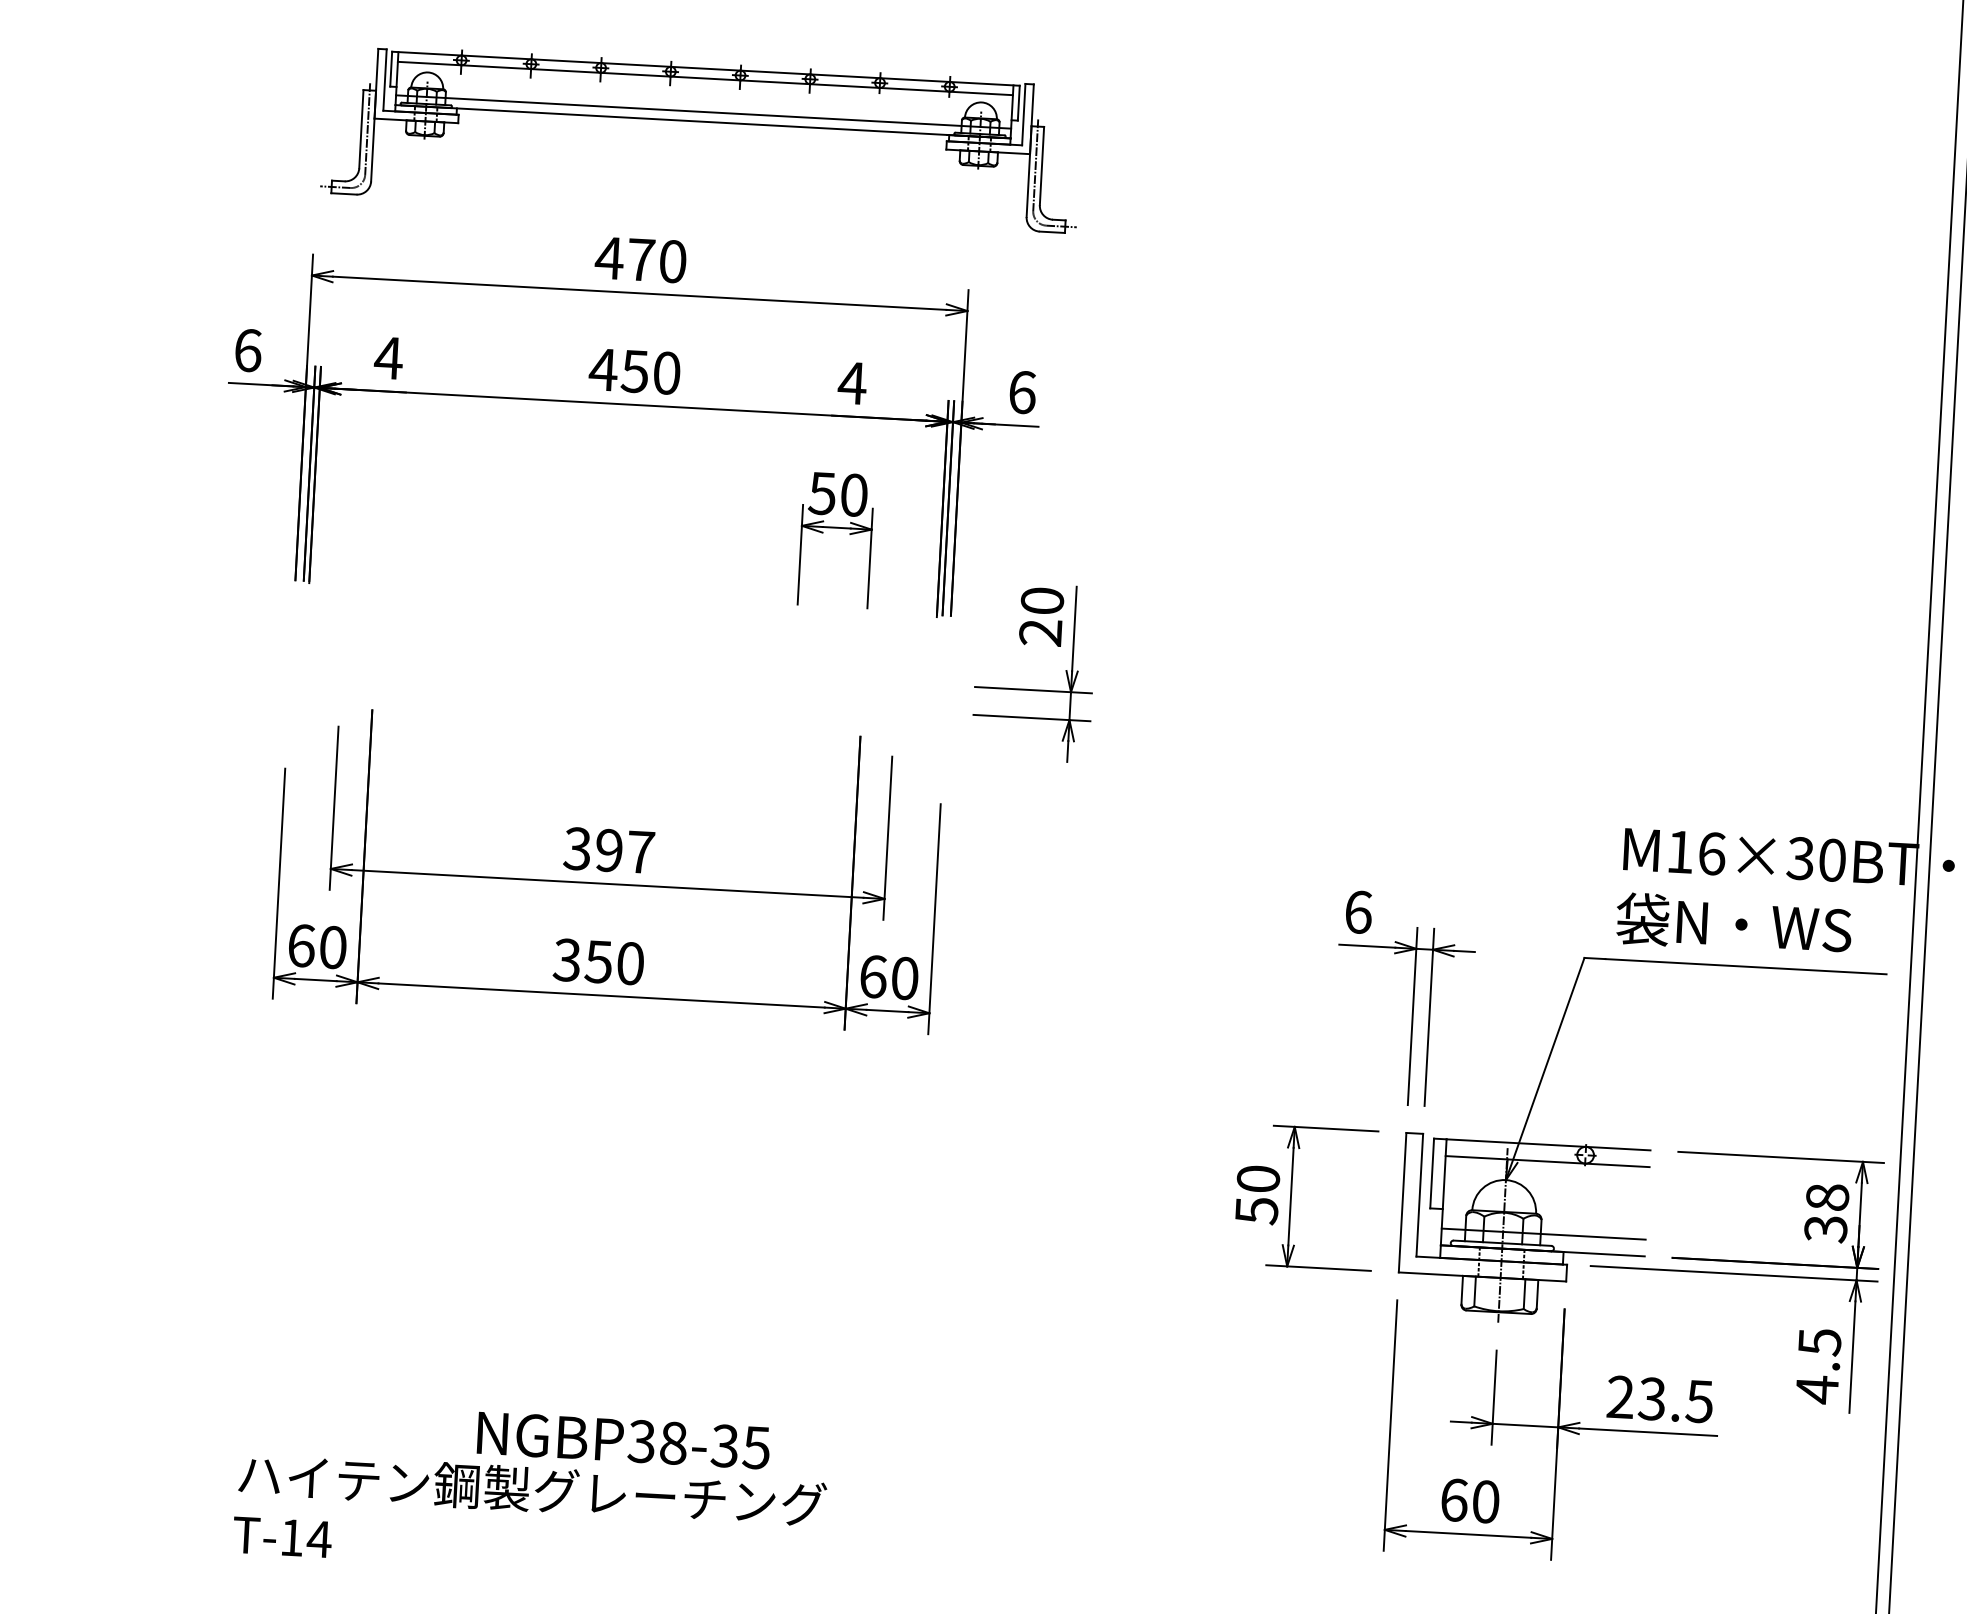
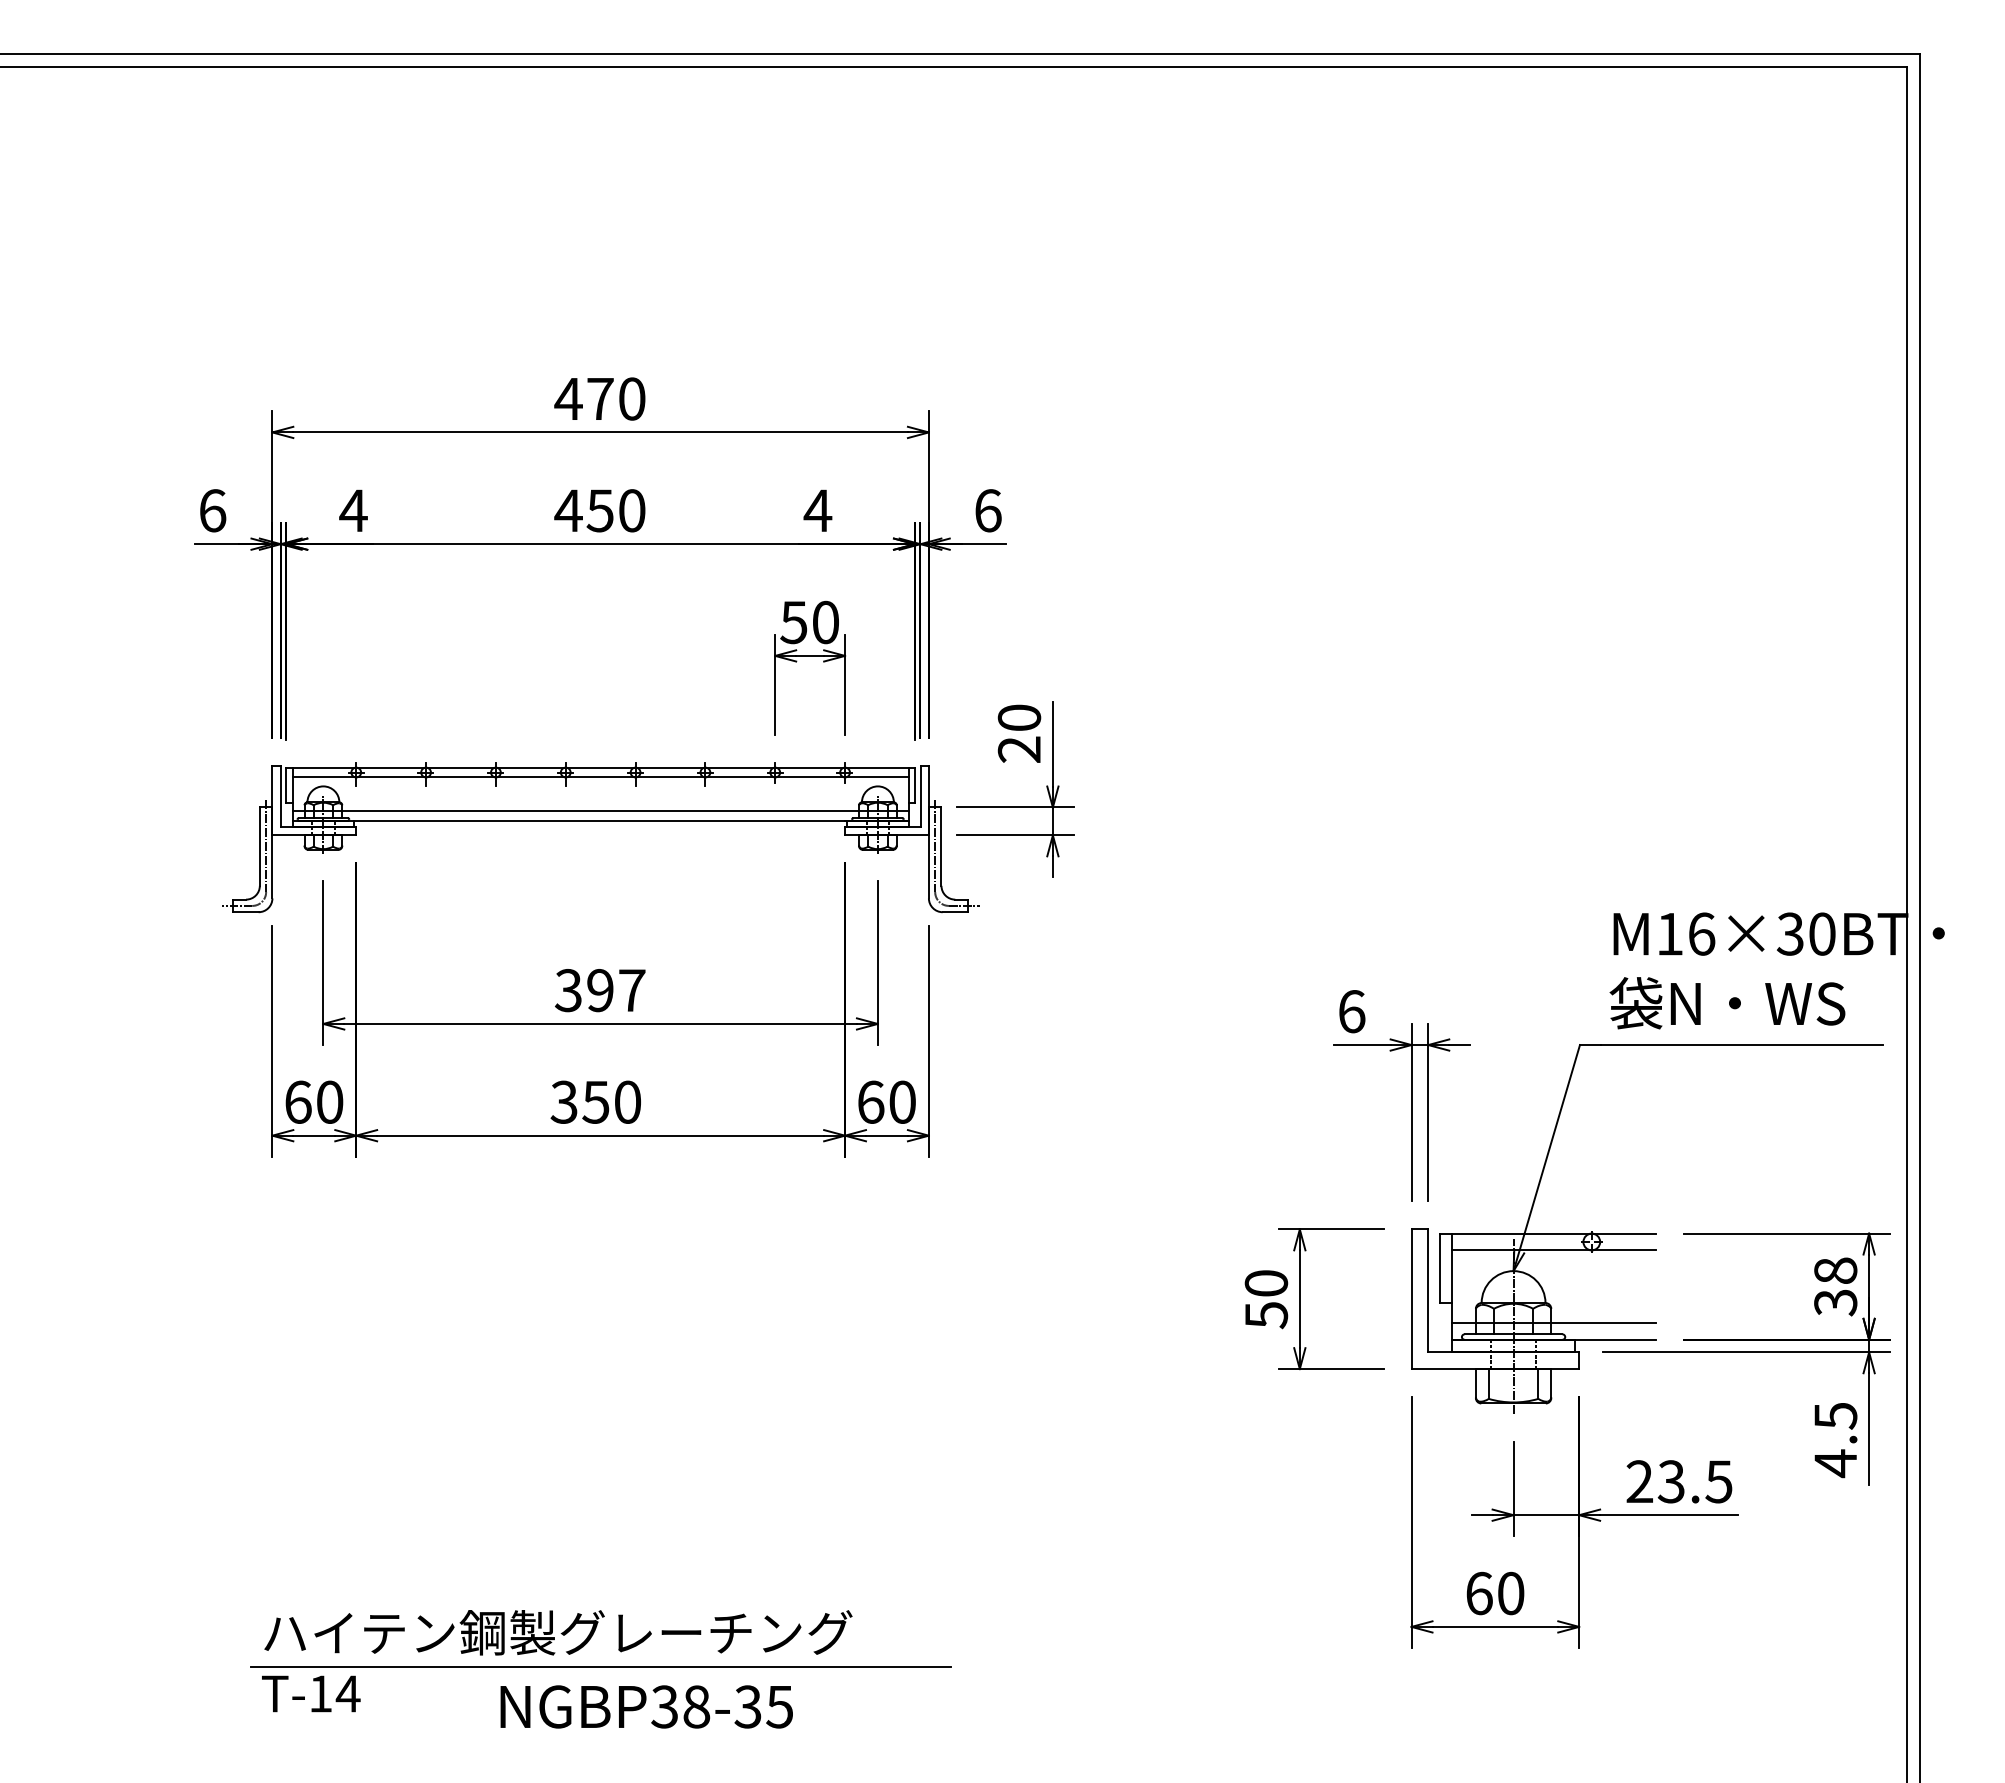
part: (702, 122) -> (600, 821), moved
text: (623, 1440) -> (646, 1706), moved
line: (572, 1526) -> (600, 1667), added

